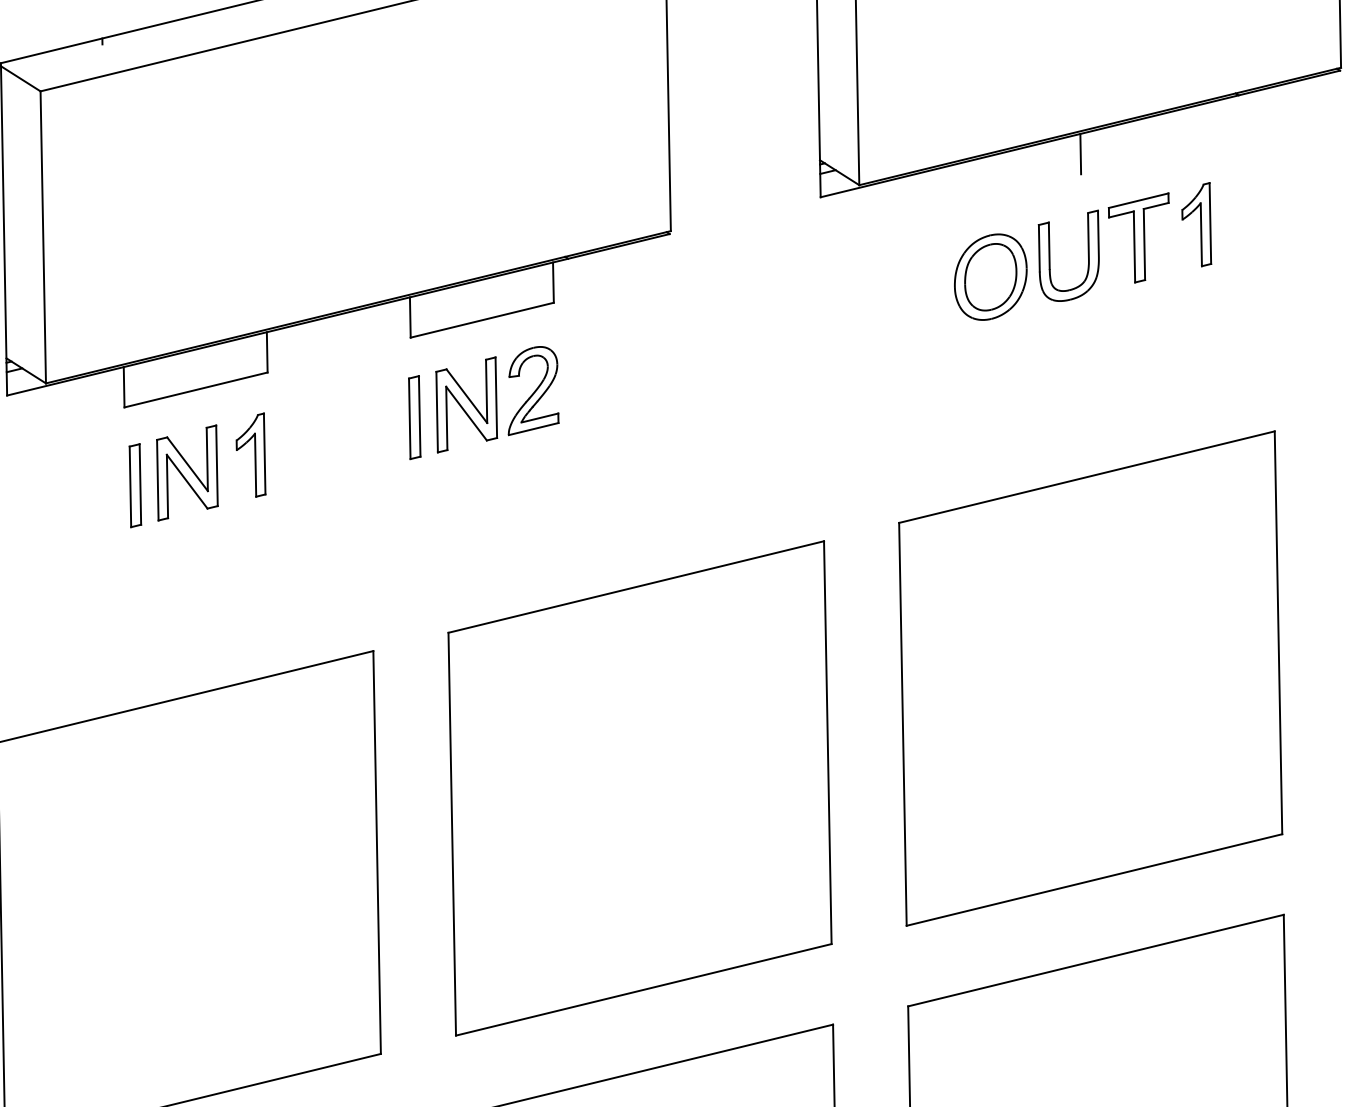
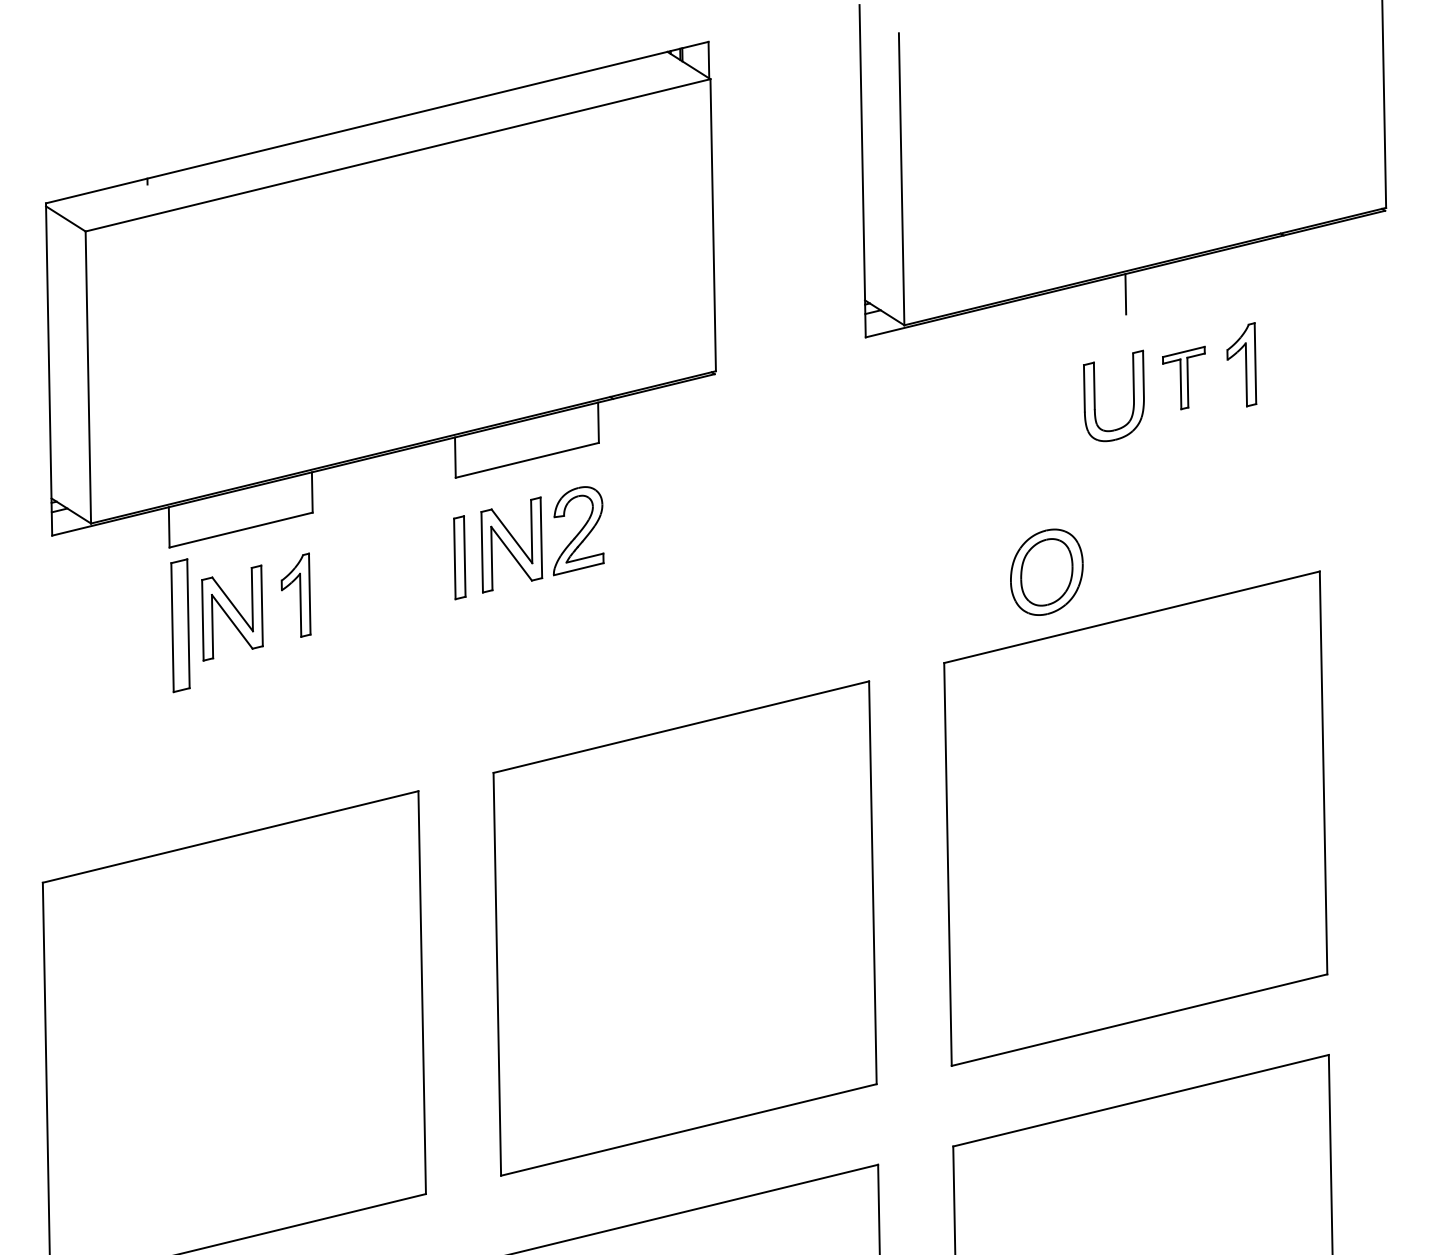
part: (1138, 237) -> (1183, 377), size x0.7
part: (990, 276) -> (1046, 571), moved
part: (135, 485) -> (180, 625), size x1.6

